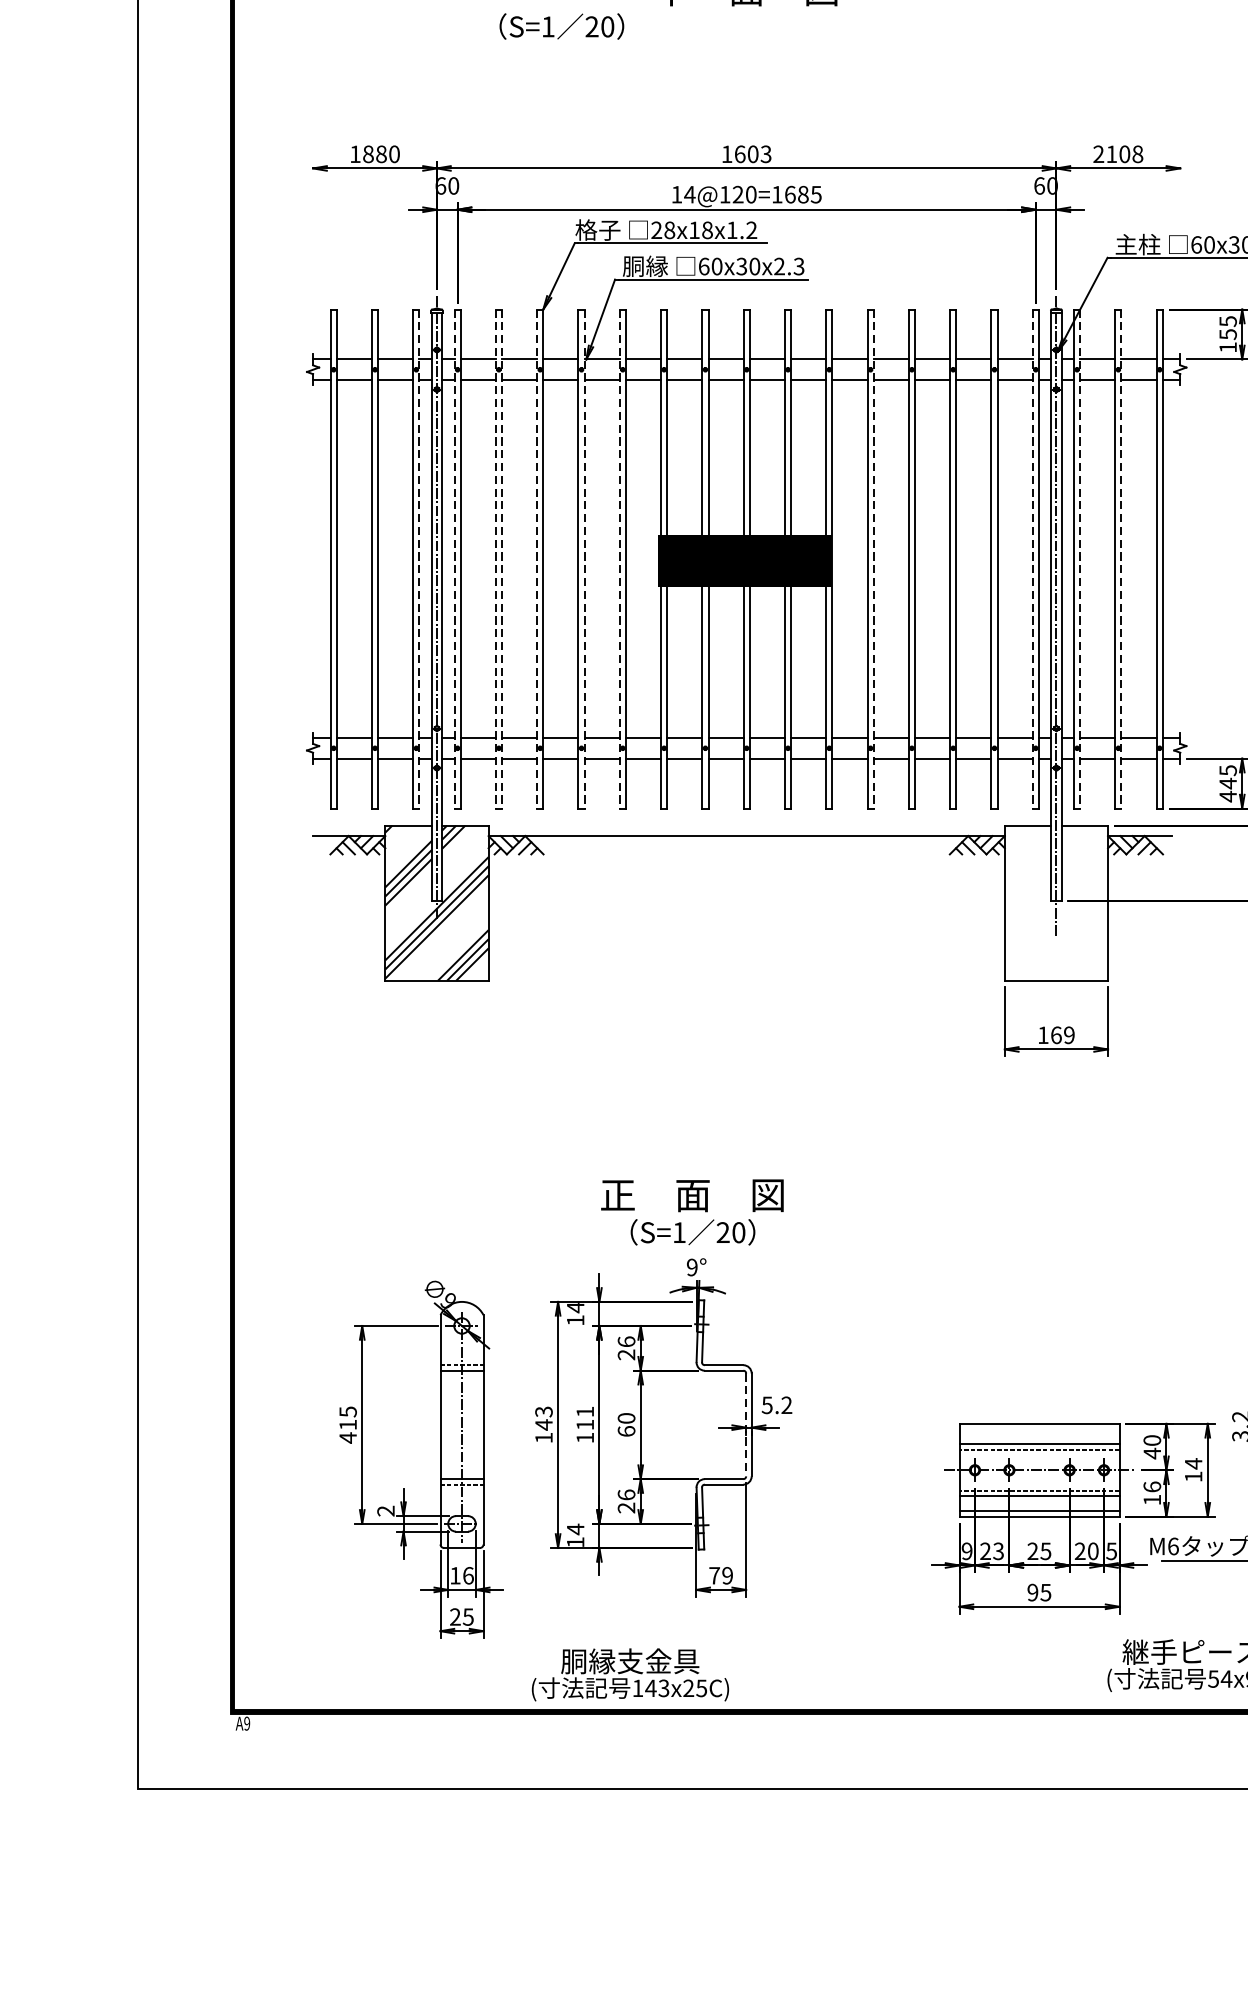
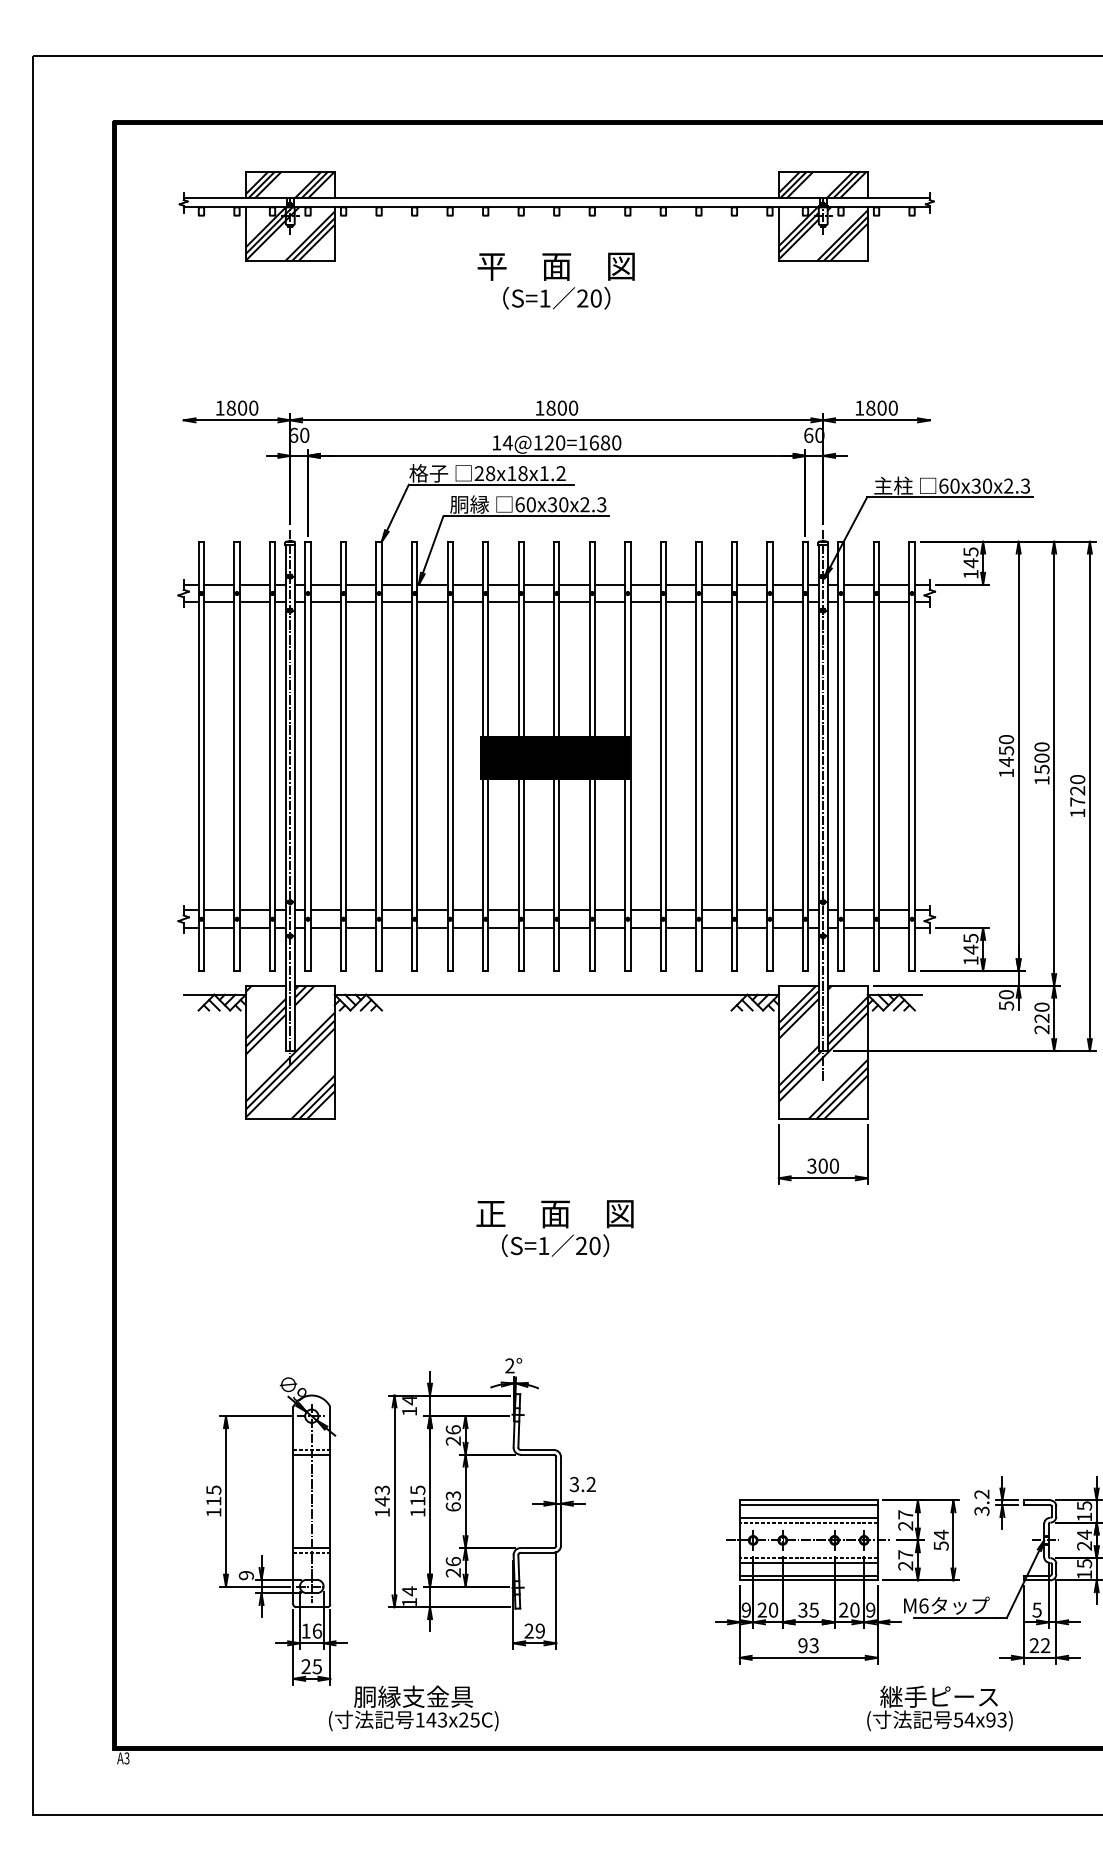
text: (561, 26) -> (556, 298), moved
text: (753, 153) -> (562, 407), 1603 -> 1800
text: (1118, 153) -> (876, 407), 2108 -> 1800
text: (381, 154) -> (242, 408), 1880 -> 1800
text: (816, 194) -> (616, 442), 14@120=1685 -> 14@120=1680
text: (1227, 334) -> (970, 563), 155 -> 145
line: (419, 559) -> (275, 756), dashed -> solid
line: (454, 559) -> (305, 756), dashed -> solid
line: (495, 559) -> (340, 756), dashed -> solid
line: (502, 559) -> (346, 756), dashed -> solid
line: (537, 559) -> (376, 756), dashed -> solid
line: (584, 559) -> (417, 756), dashed -> solid
line: (619, 559) -> (447, 756), dashed -> solid
line: (874, 559) -> (666, 756), dashed -> solid
line: (1032, 559) -> (802, 756), dashed -> solid
line: (1079, 559) -> (843, 756), dashed -> solid
line: (1121, 559) -> (879, 756), dashed -> solid
text: (1227, 796) -> (970, 960), 445 -> 145
hatch: (1055, 903) -> (822, 1052), added
text: (1055, 1034) -> (822, 1165), 169 -> 300
text: (691, 1212) -> (554, 1228), moved
text: (691, 1268) -> (509, 1366), 9° -> 2°
text: (767, 1404) -> (574, 1483), 5.2 -> 3.2
text: (584, 1411) -> (417, 1489), 111 -> 115
text: (626, 1418) -> (453, 1495), 60 -> 63
line: (746, 1425) -> (556, 1501), dashed -> solid
line: (1039, 1429) -> (808, 1505), added
text: (347, 1437) -> (213, 1512), 415 -> 115
text: (1152, 1447) -> (905, 1520), 40 -> 27
text: (1192, 1476) -> (940, 1545), 14 -> 54
text: (1152, 1493) -> (905, 1560), 16 -> 27
text: (386, 1511) -> (246, 1575), 2 -> 9
text: (998, 1550) -> (773, 1609), 23 -> 20
text: (1111, 1550) -> (870, 1609), 5 -> 9
text: (1032, 1551) -> (802, 1610), 25 -> 35
text: (713, 1575) -> (528, 1630), 79 -> 29
text: (1046, 1592) -> (814, 1645), 95 -> 93
text: (630, 1674) -> (413, 1708), moved
text: (246, 1723) -> (126, 1758), A9 -> A3

